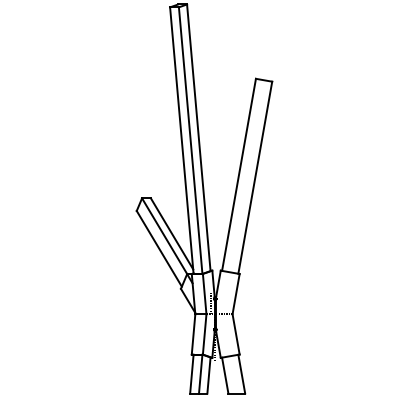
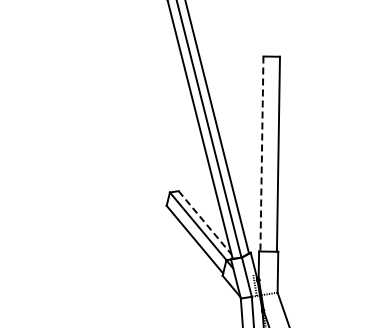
line: (239, 174) -> (262, 153), solid -> dashed
line: (172, 234) -> (205, 223), solid -> dashed

